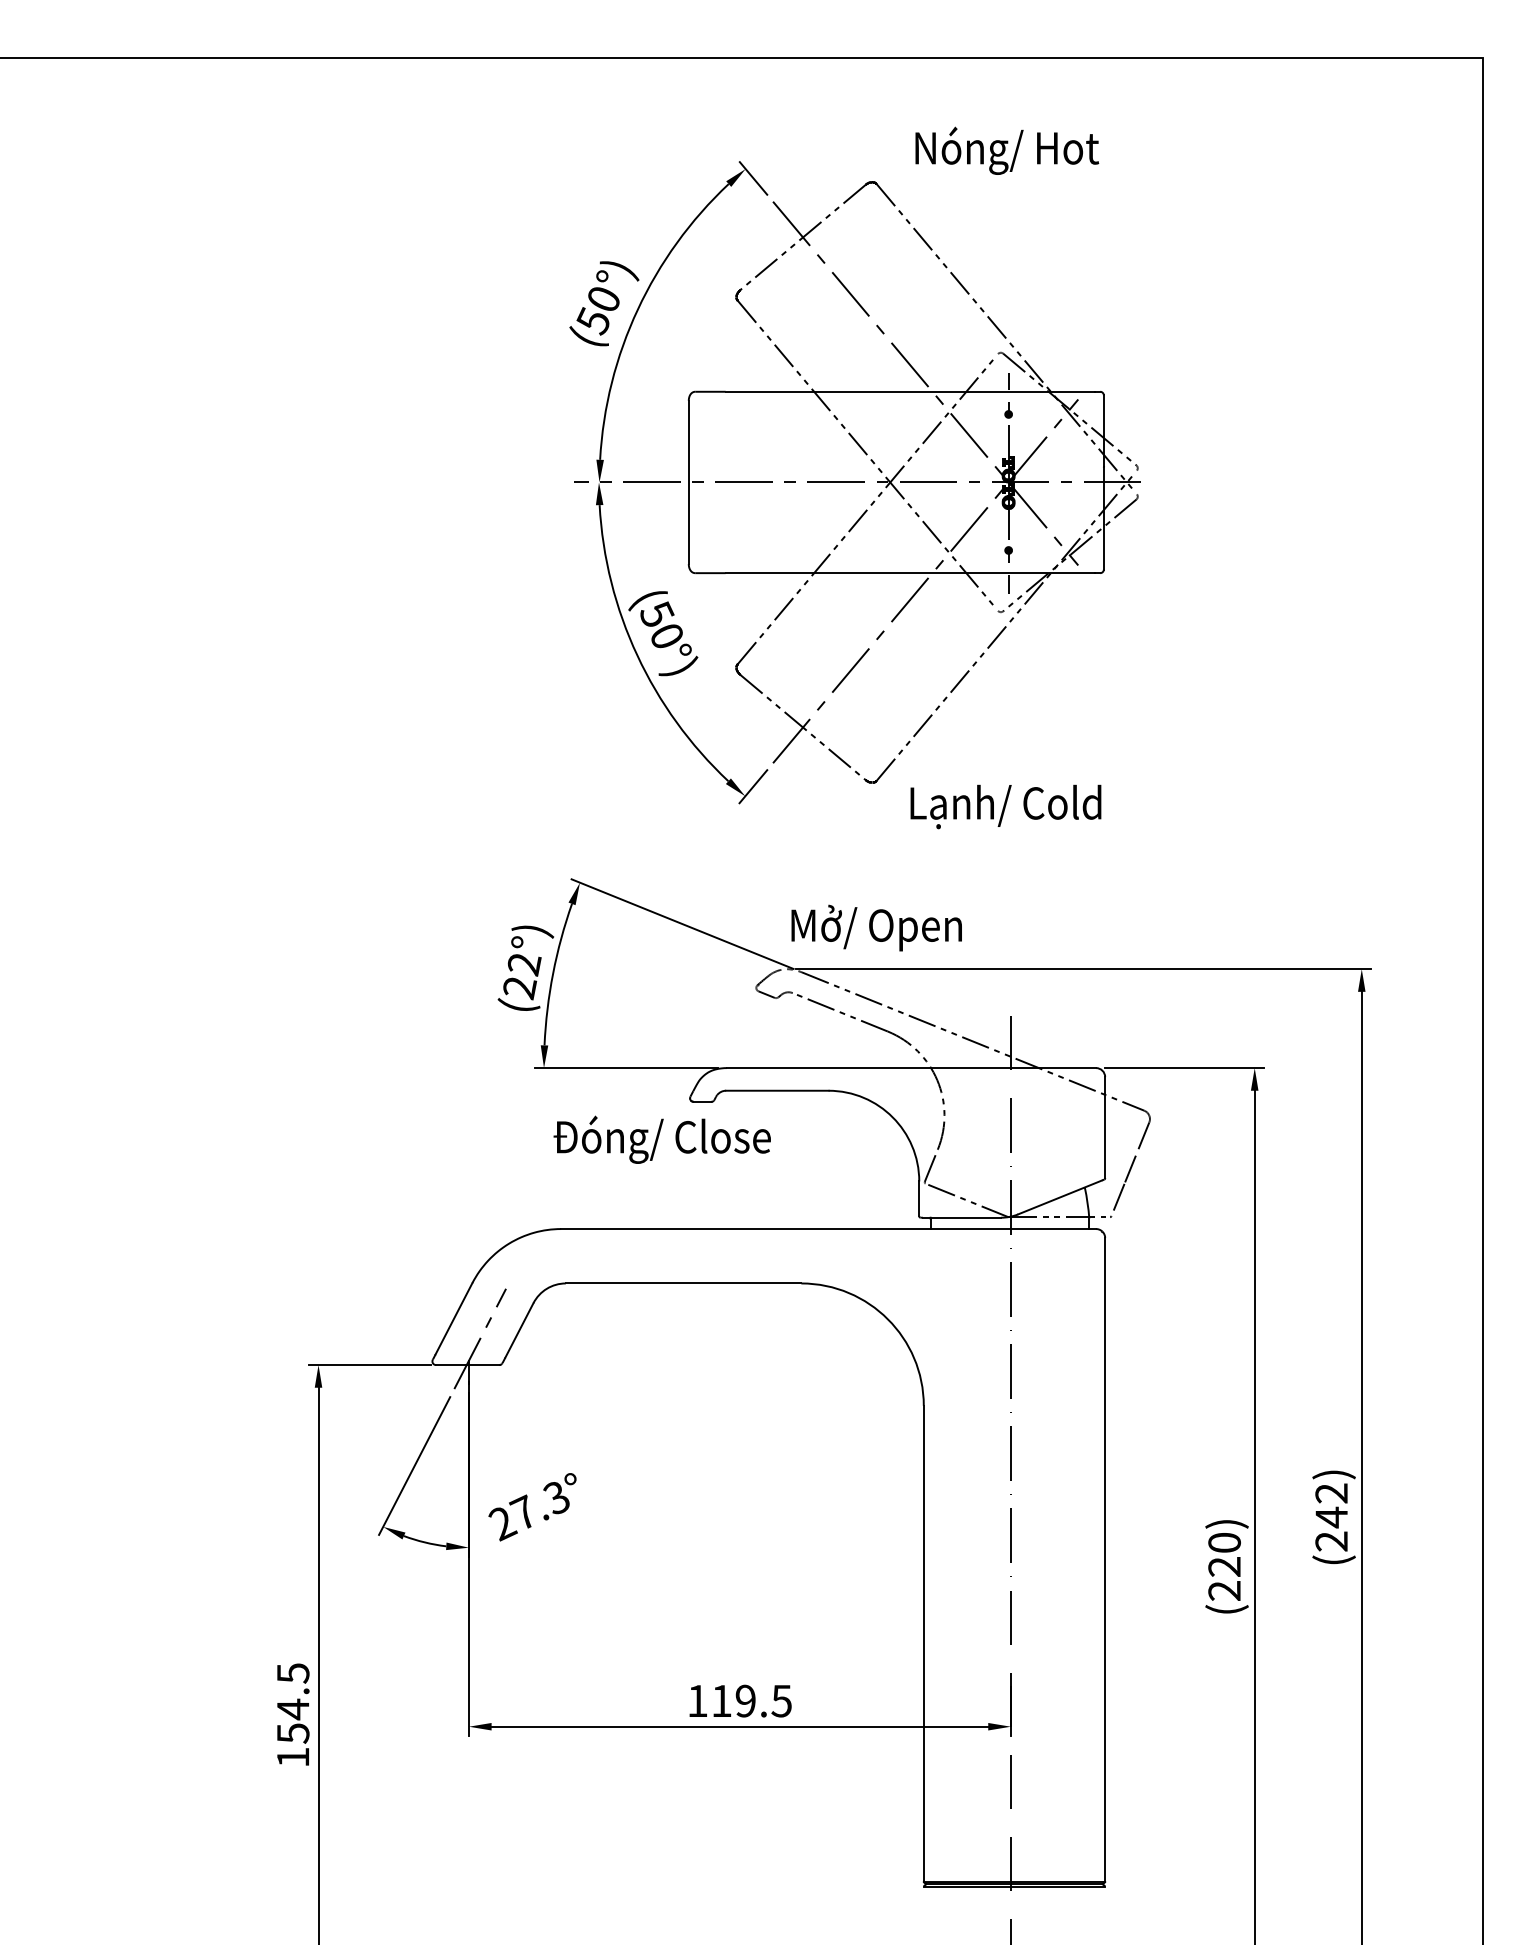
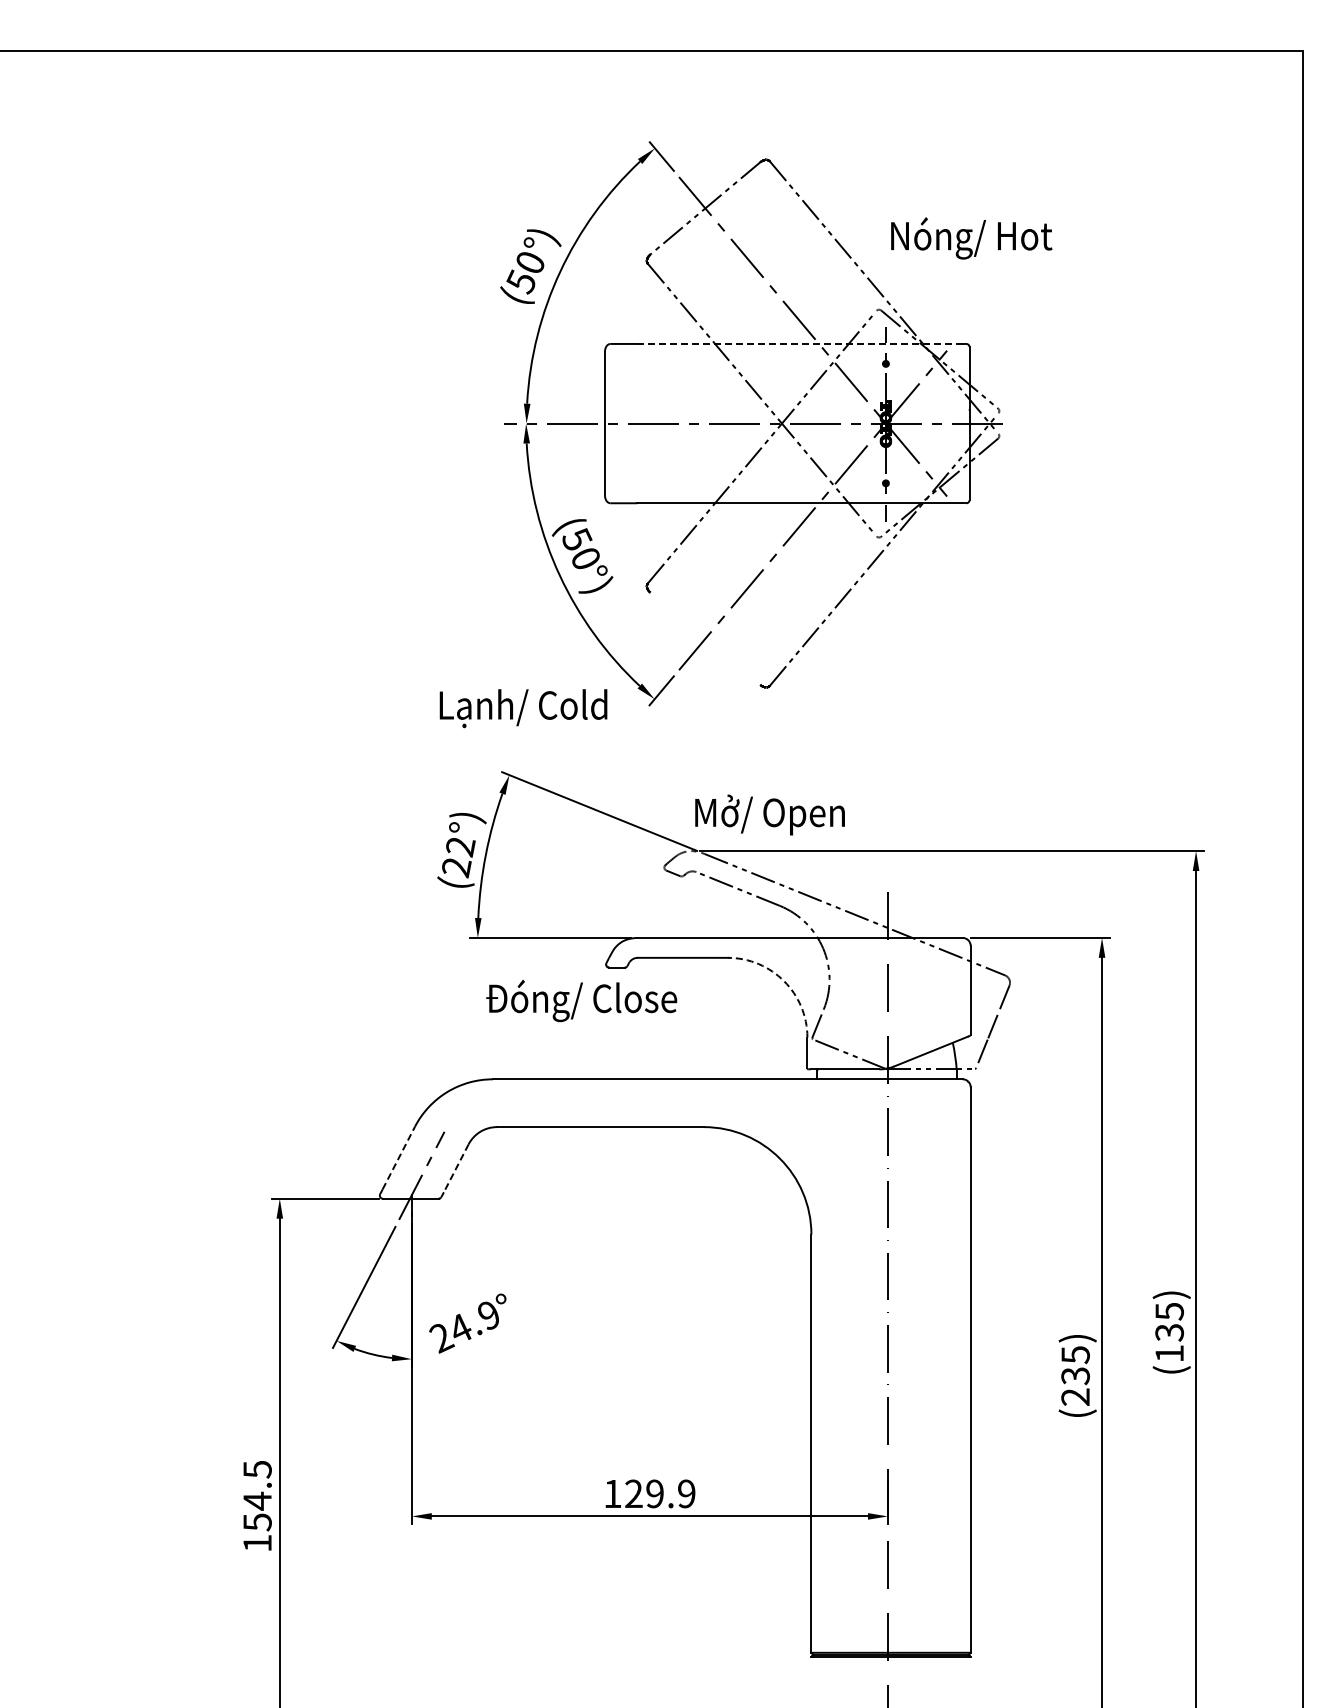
text: (1007, 151) -> (971, 238), moved
line: (911, 391) -> (800, 343), solid -> dashed
line: (803, 727) -> (705, 638), removed
text: (1005, 806) -> (523, 708), moved
arc: (893, 1117) -> (784, 981), solid -> dashed
line: (454, 1318) -> (399, 1157), solid -> dashed
line: (519, 1330) -> (456, 1168), solid -> dashed
text: (539, 1504) -> (473, 1321), 27.3° -> 24.9°
text: (1331, 1517) -> (1169, 1332), (242) -> (135)
text: (1224, 1554) -> (1075, 1365), (220) -> (235)
text: (751, 1700) -> (660, 1493), 119.5 -> 129.9

